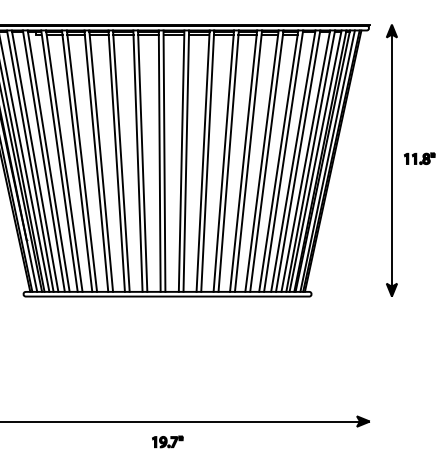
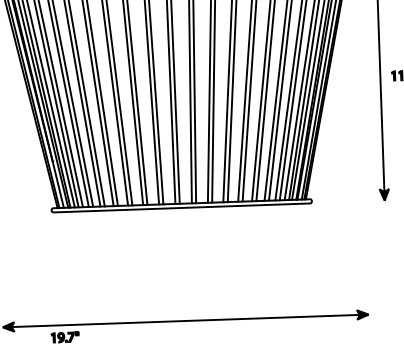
part: (167, 441) -> (64, 336), moved

